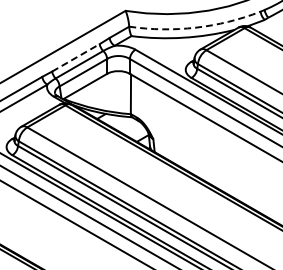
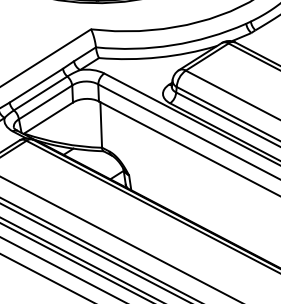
arc: (195, 27) -> (172, 45), dashed -> solid
line: (76, 57) -> (36, 85), dashed -> solid

